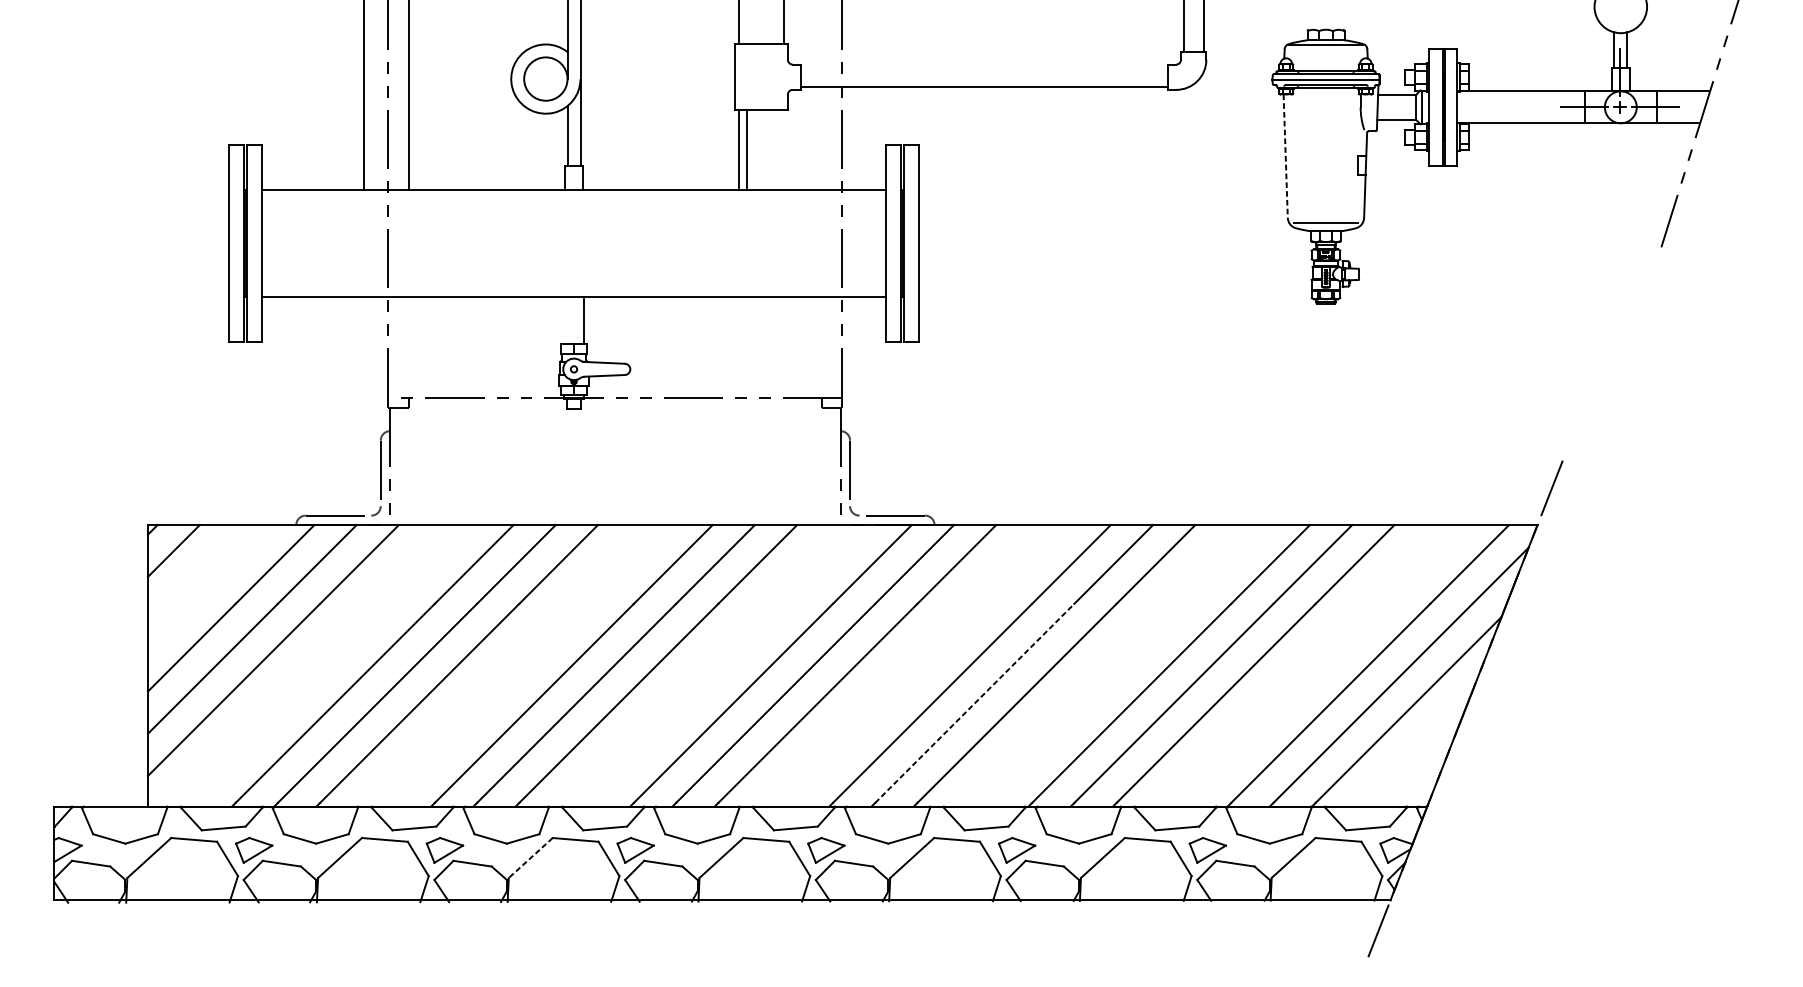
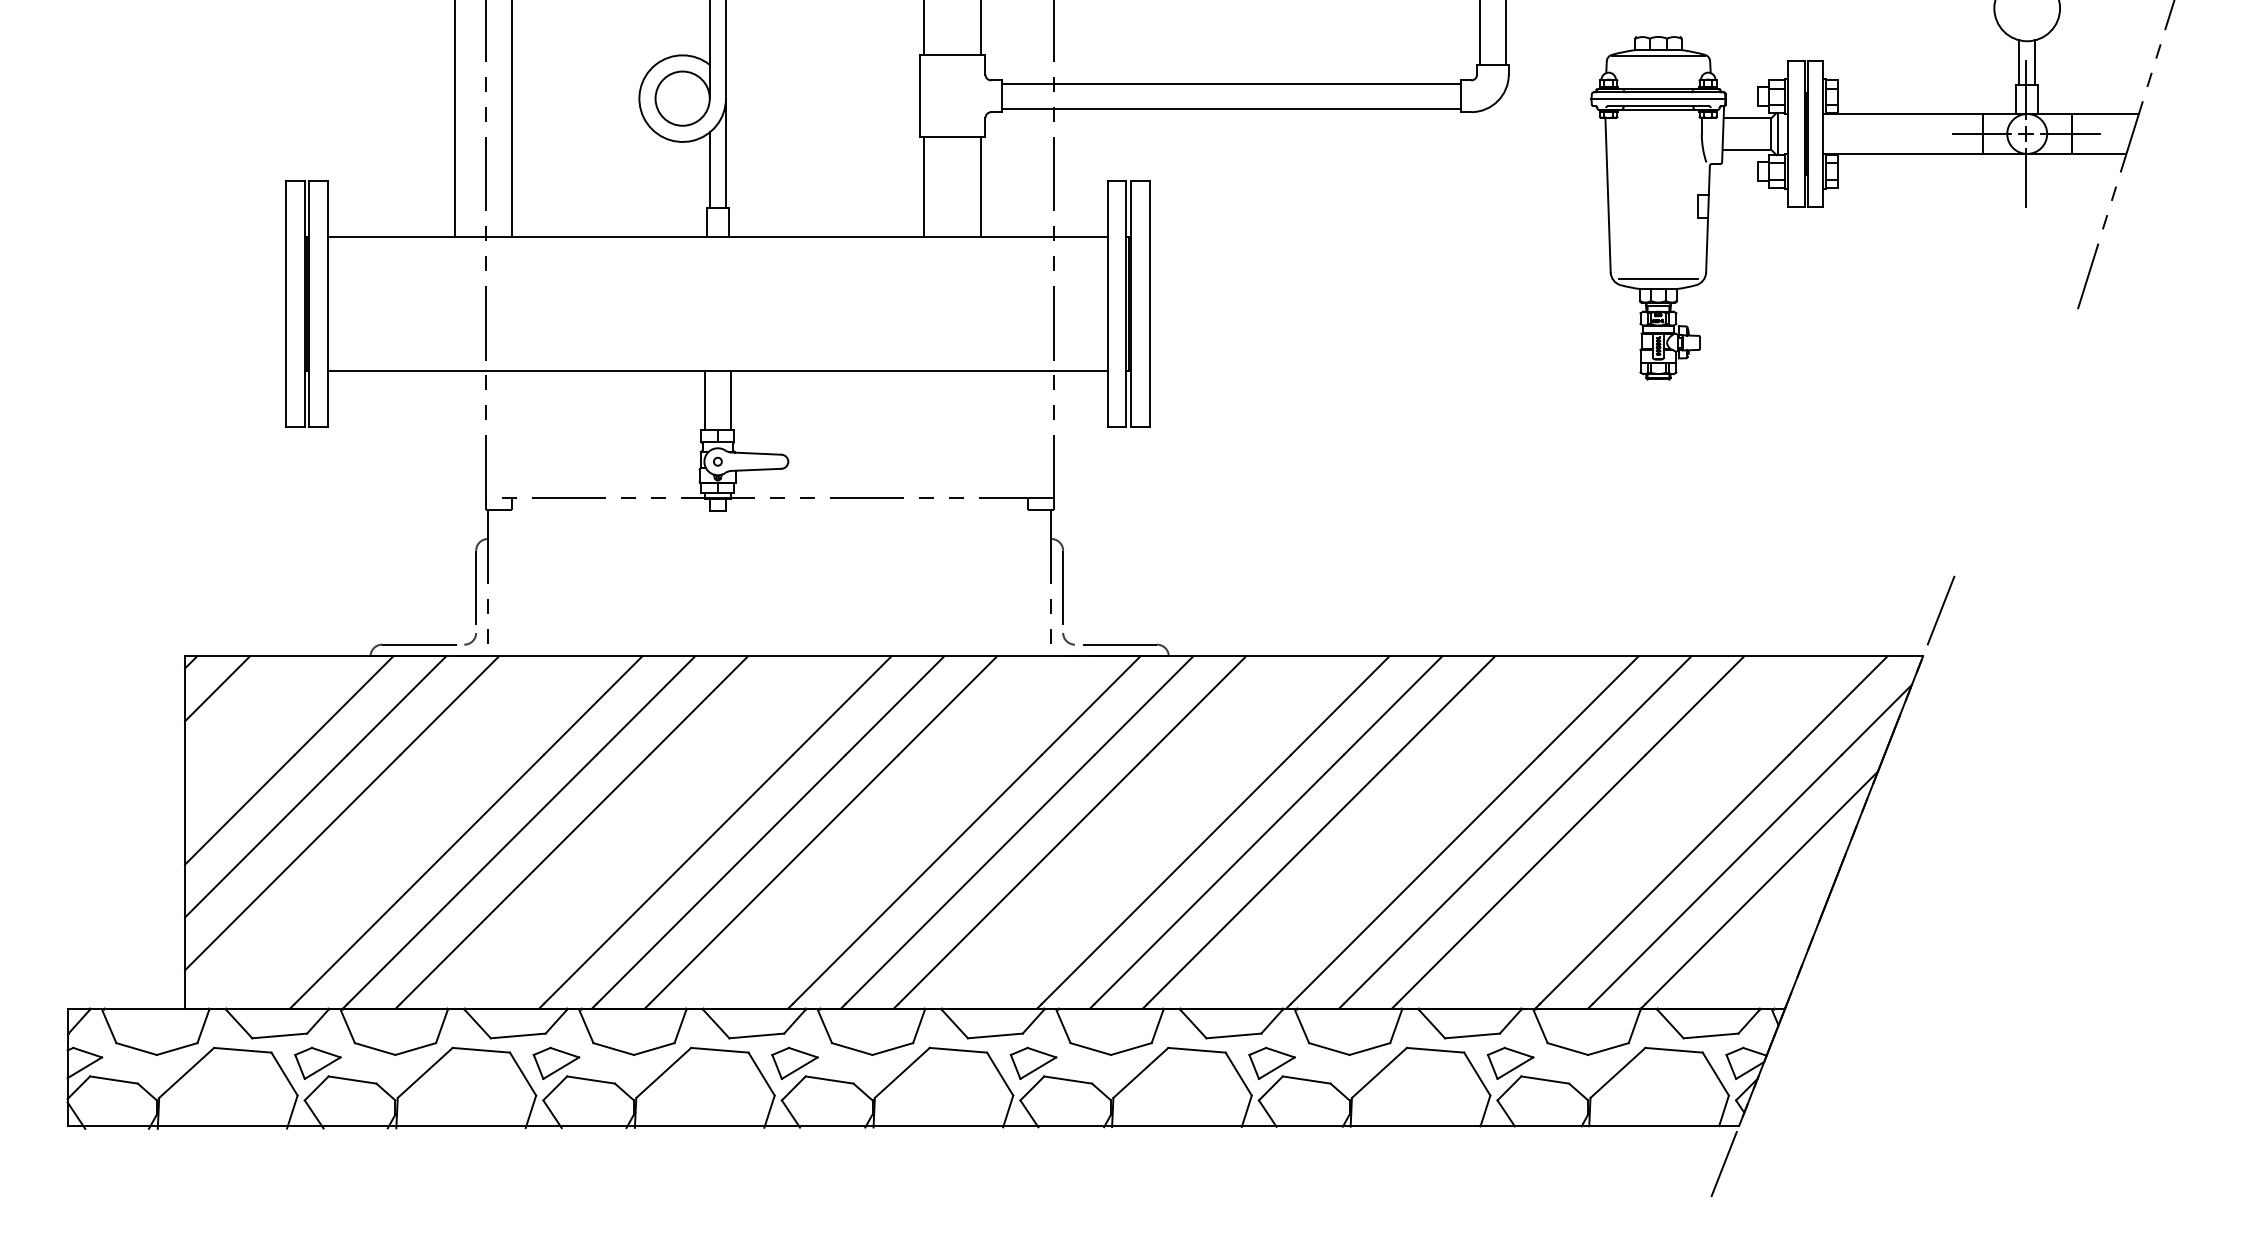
line: (984, 66) -> (1231, 83), added
line: (1620, 142) -> (2026, 177), added
line: (747, 150) -> (981, 187), moved
line: (1286, 156) -> (1608, 195), dashed -> solid
line: (564, 320) -> (705, 400), added
line: (975, 703) -> (1219, 879), dashed -> solid
line: (530, 858) -> (663, 1073), dashed -> solid

